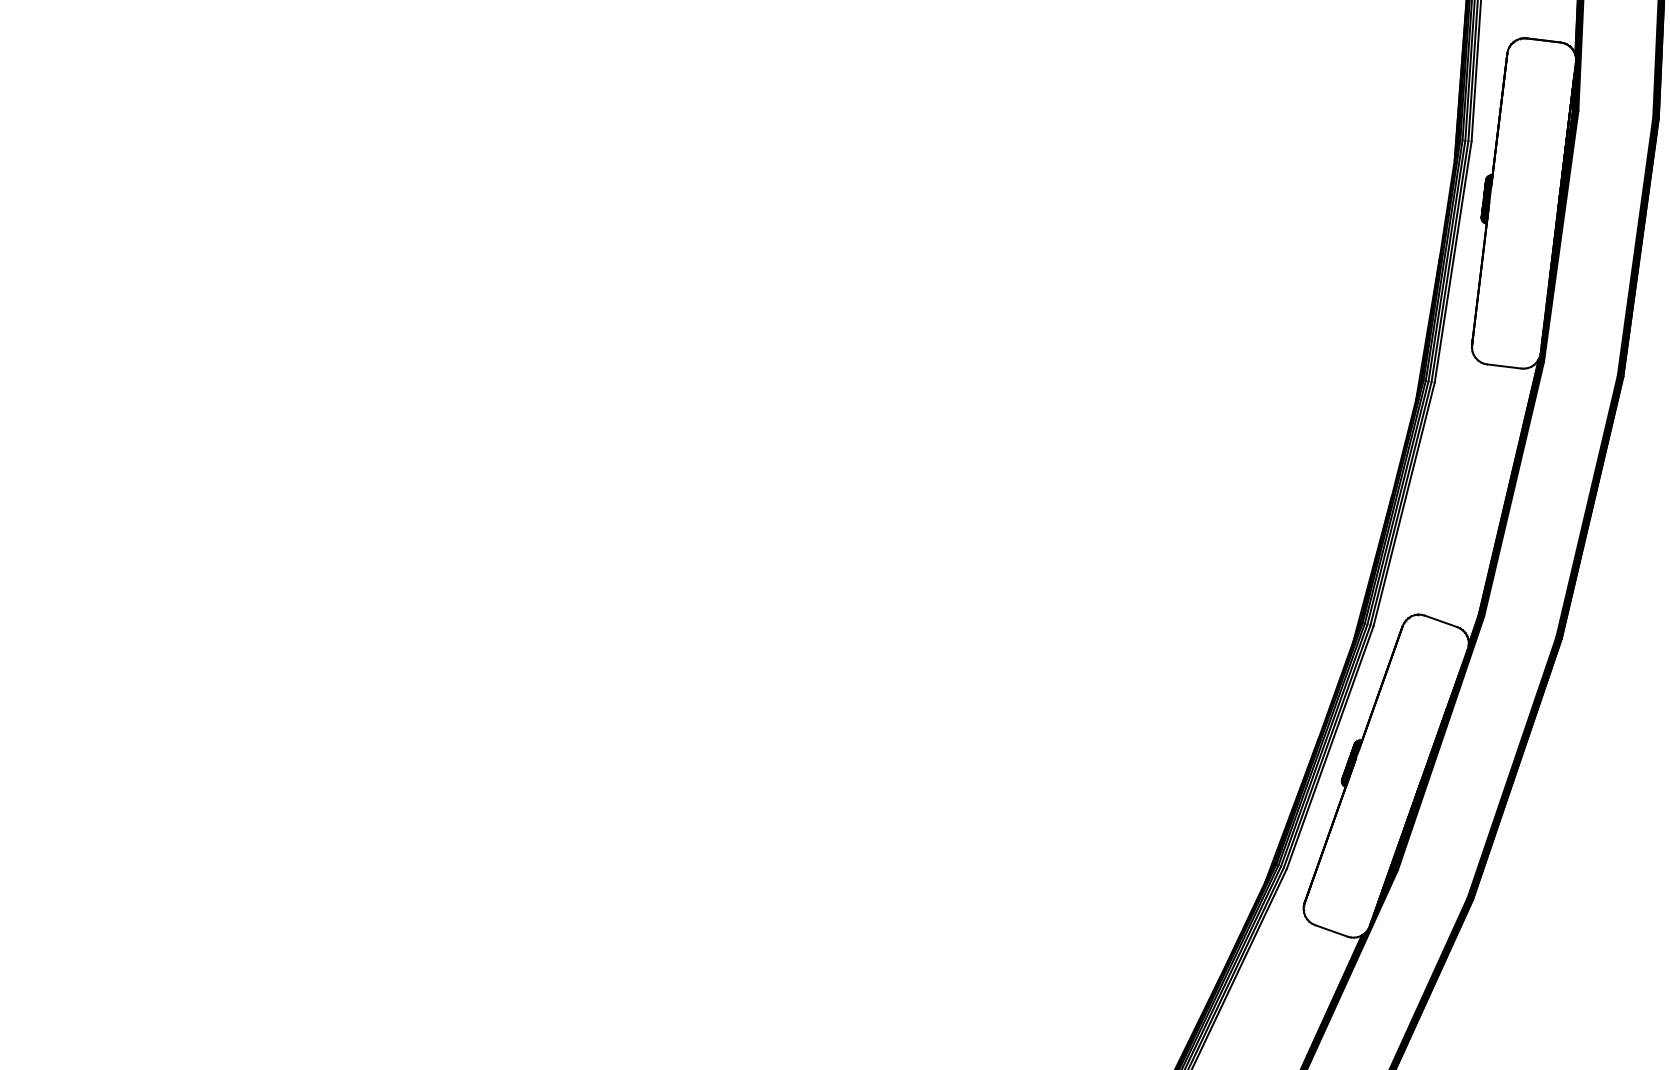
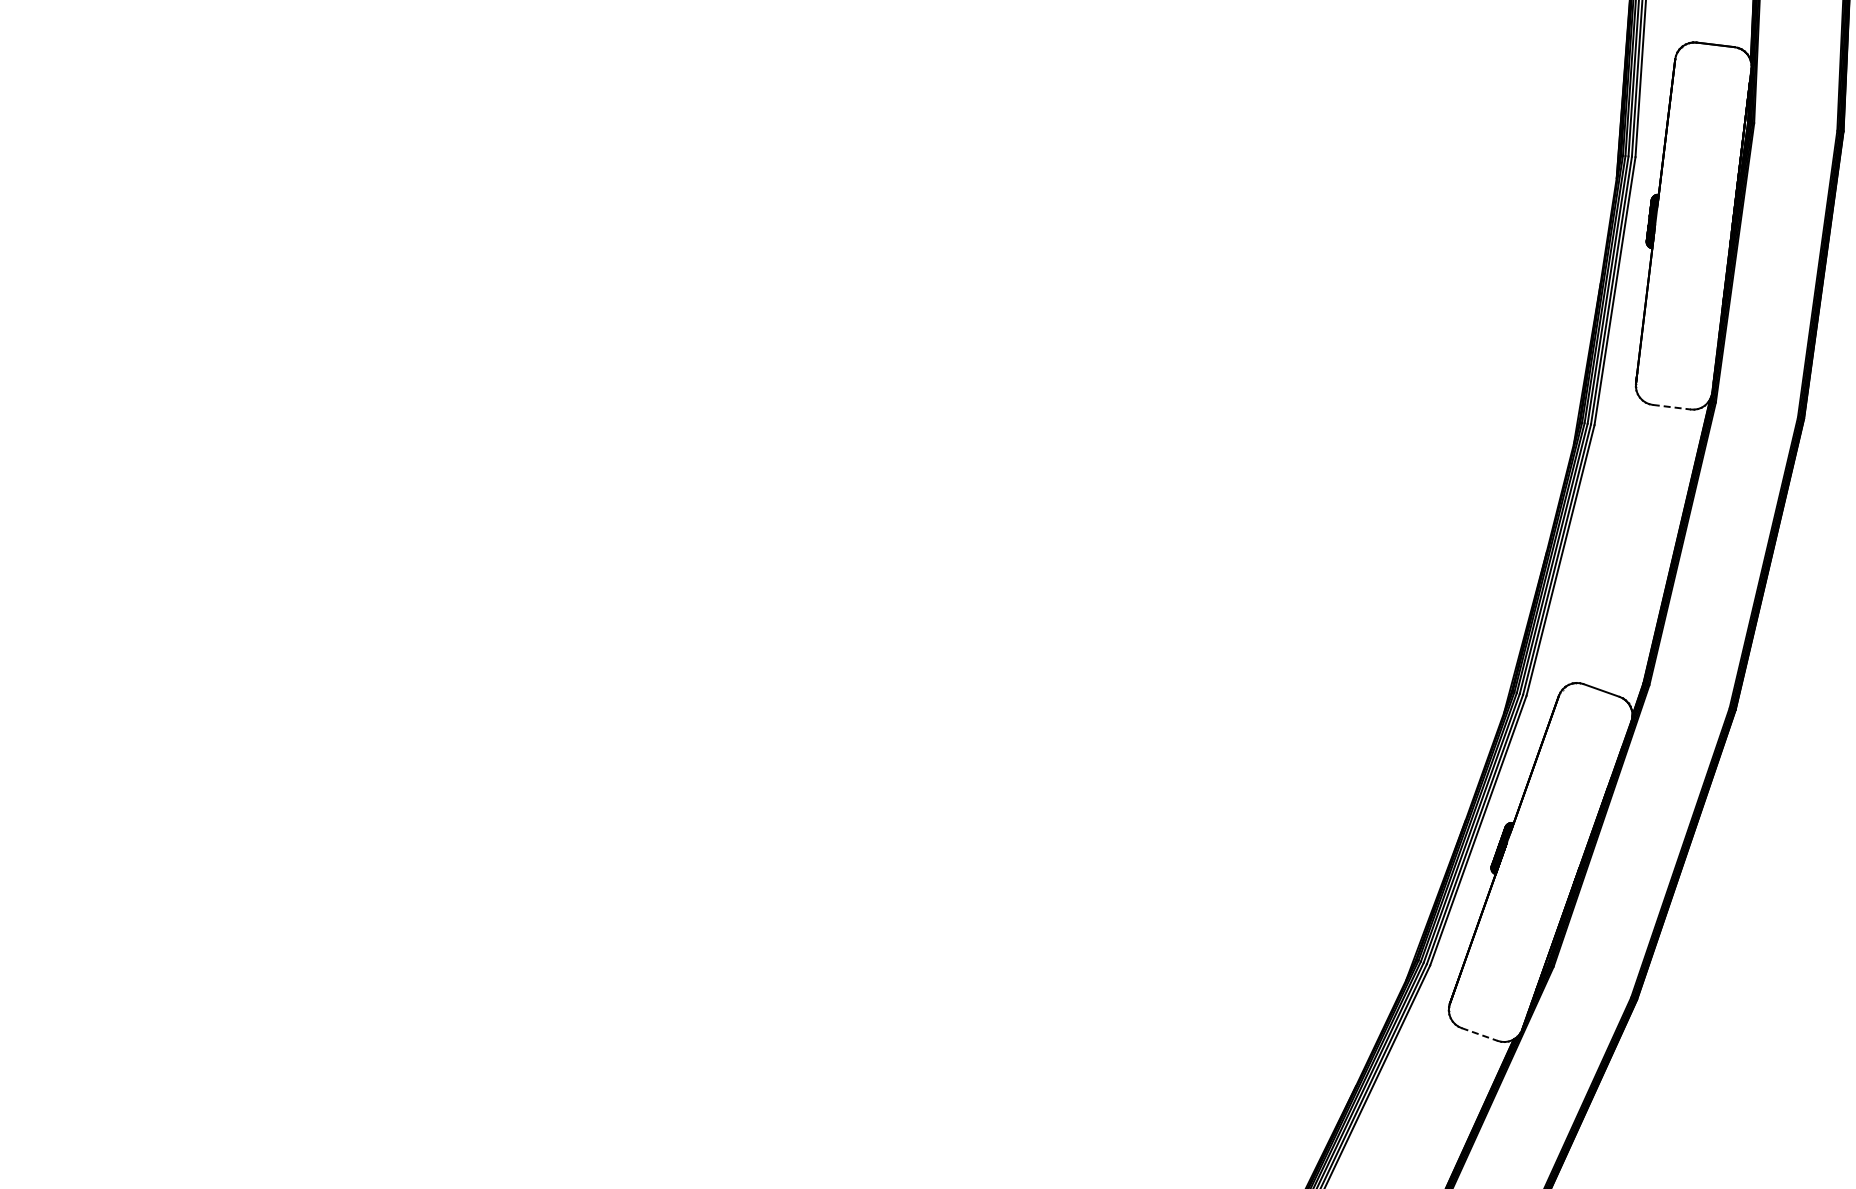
line: (1504, 366) -> (1672, 407), solid -> dashed
line: (1332, 930) -> (1480, 1034), solid -> dashed

